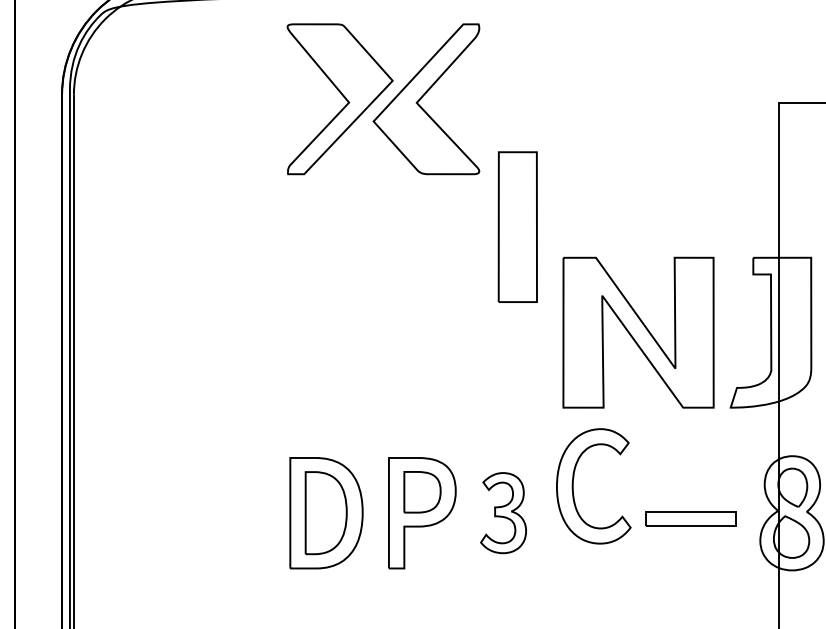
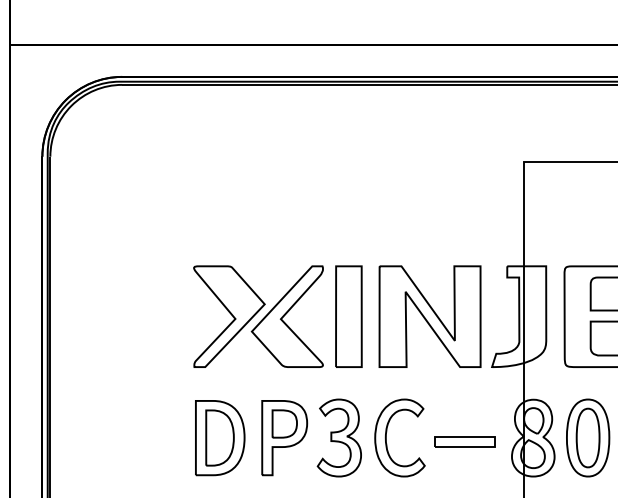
part: (383, 98) -> (258, 316), moved
part: (517, 226) -> (348, 316), moved
part: (573, 485) -> (386, 437), moved
part: (502, 512) -> (338, 437), size x1.43

